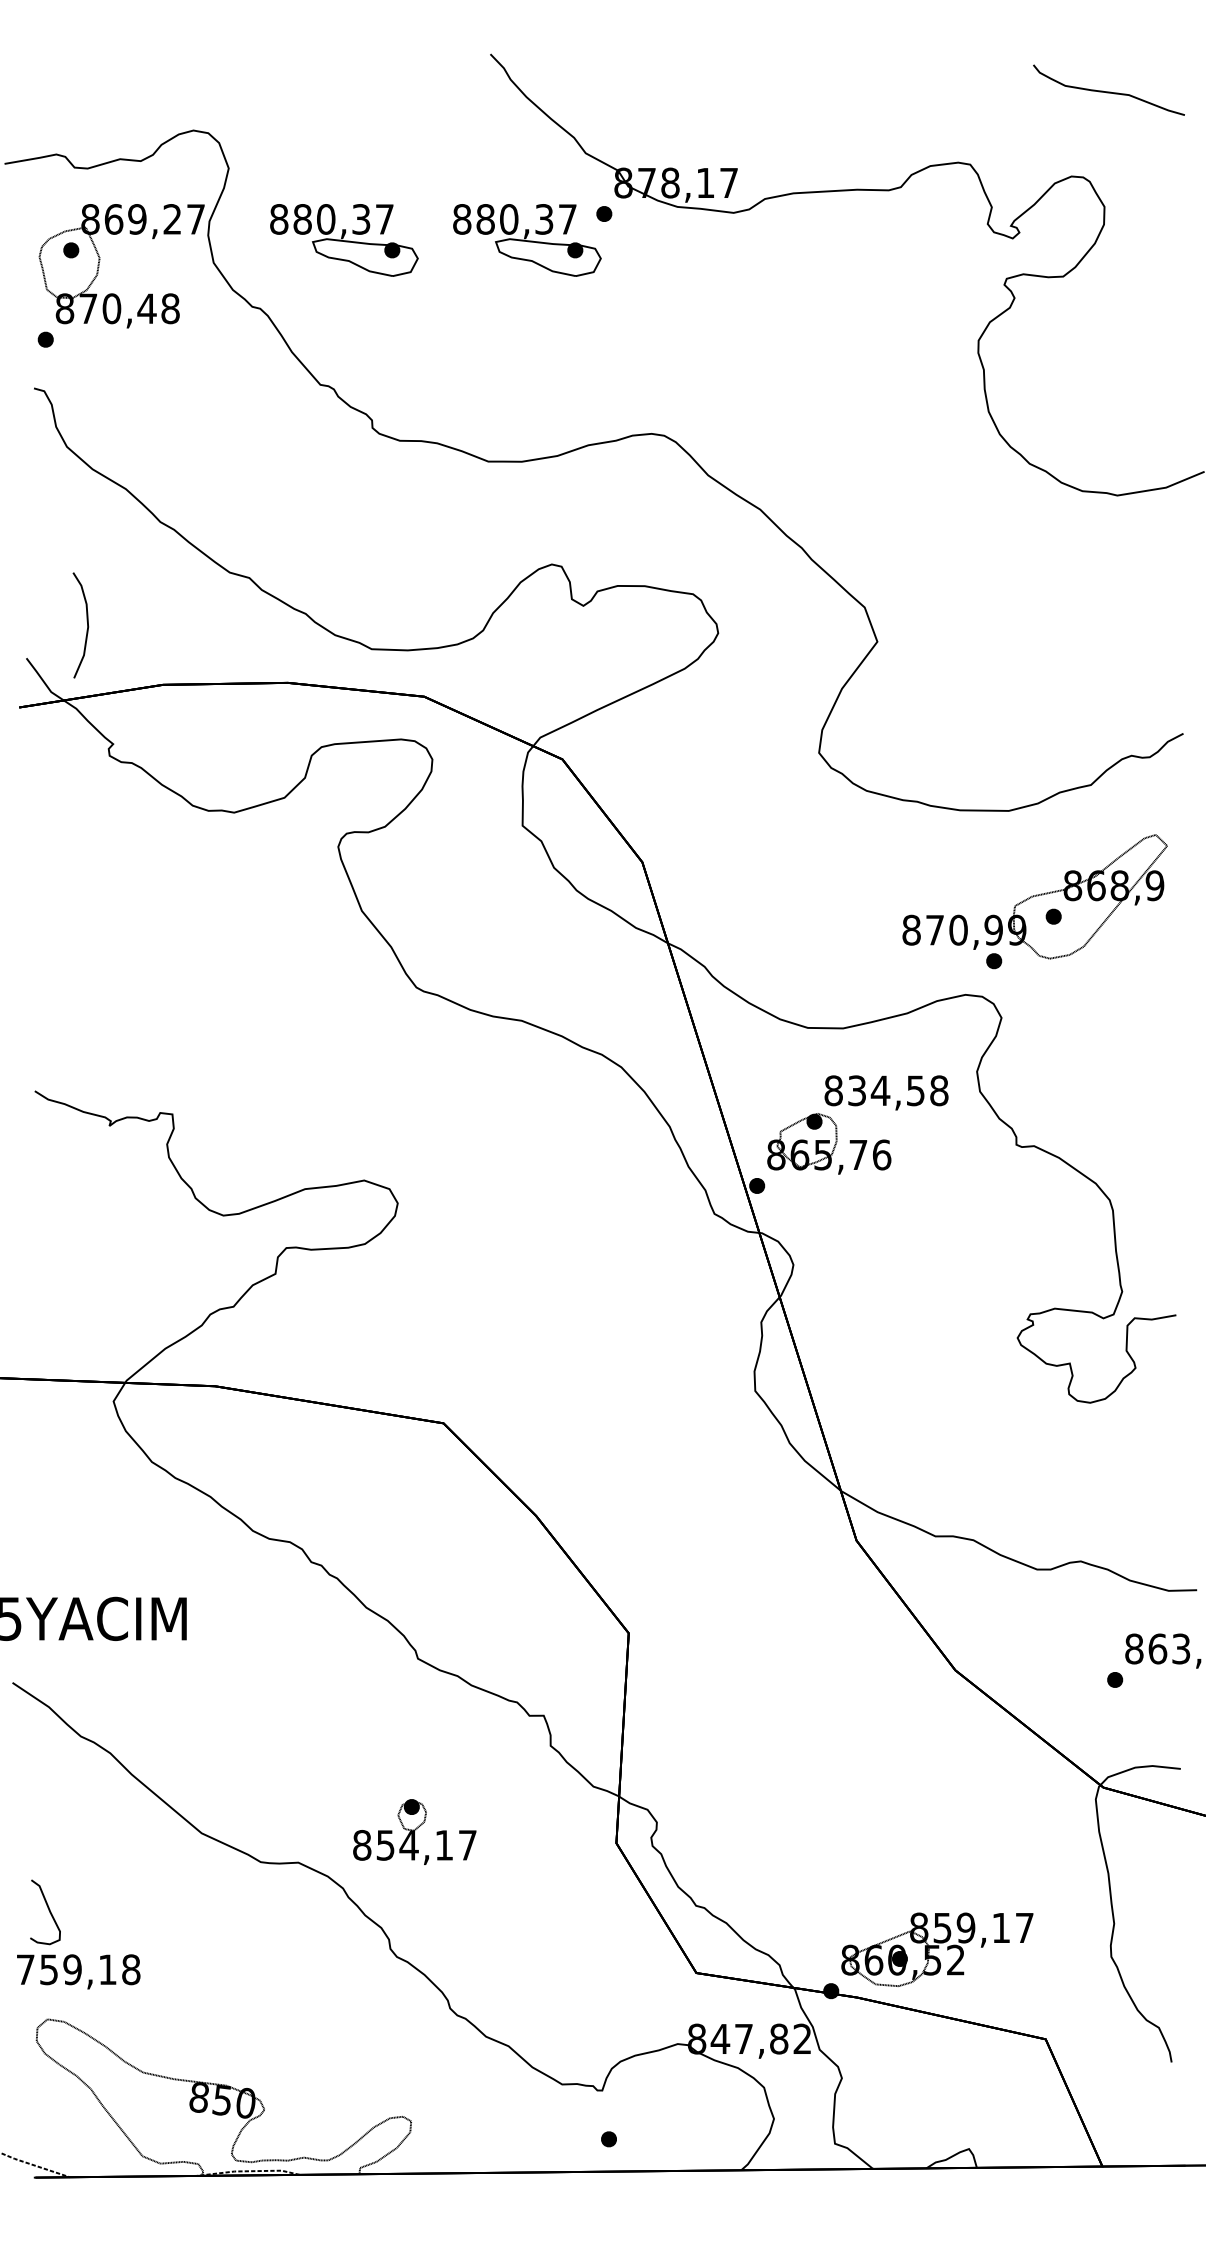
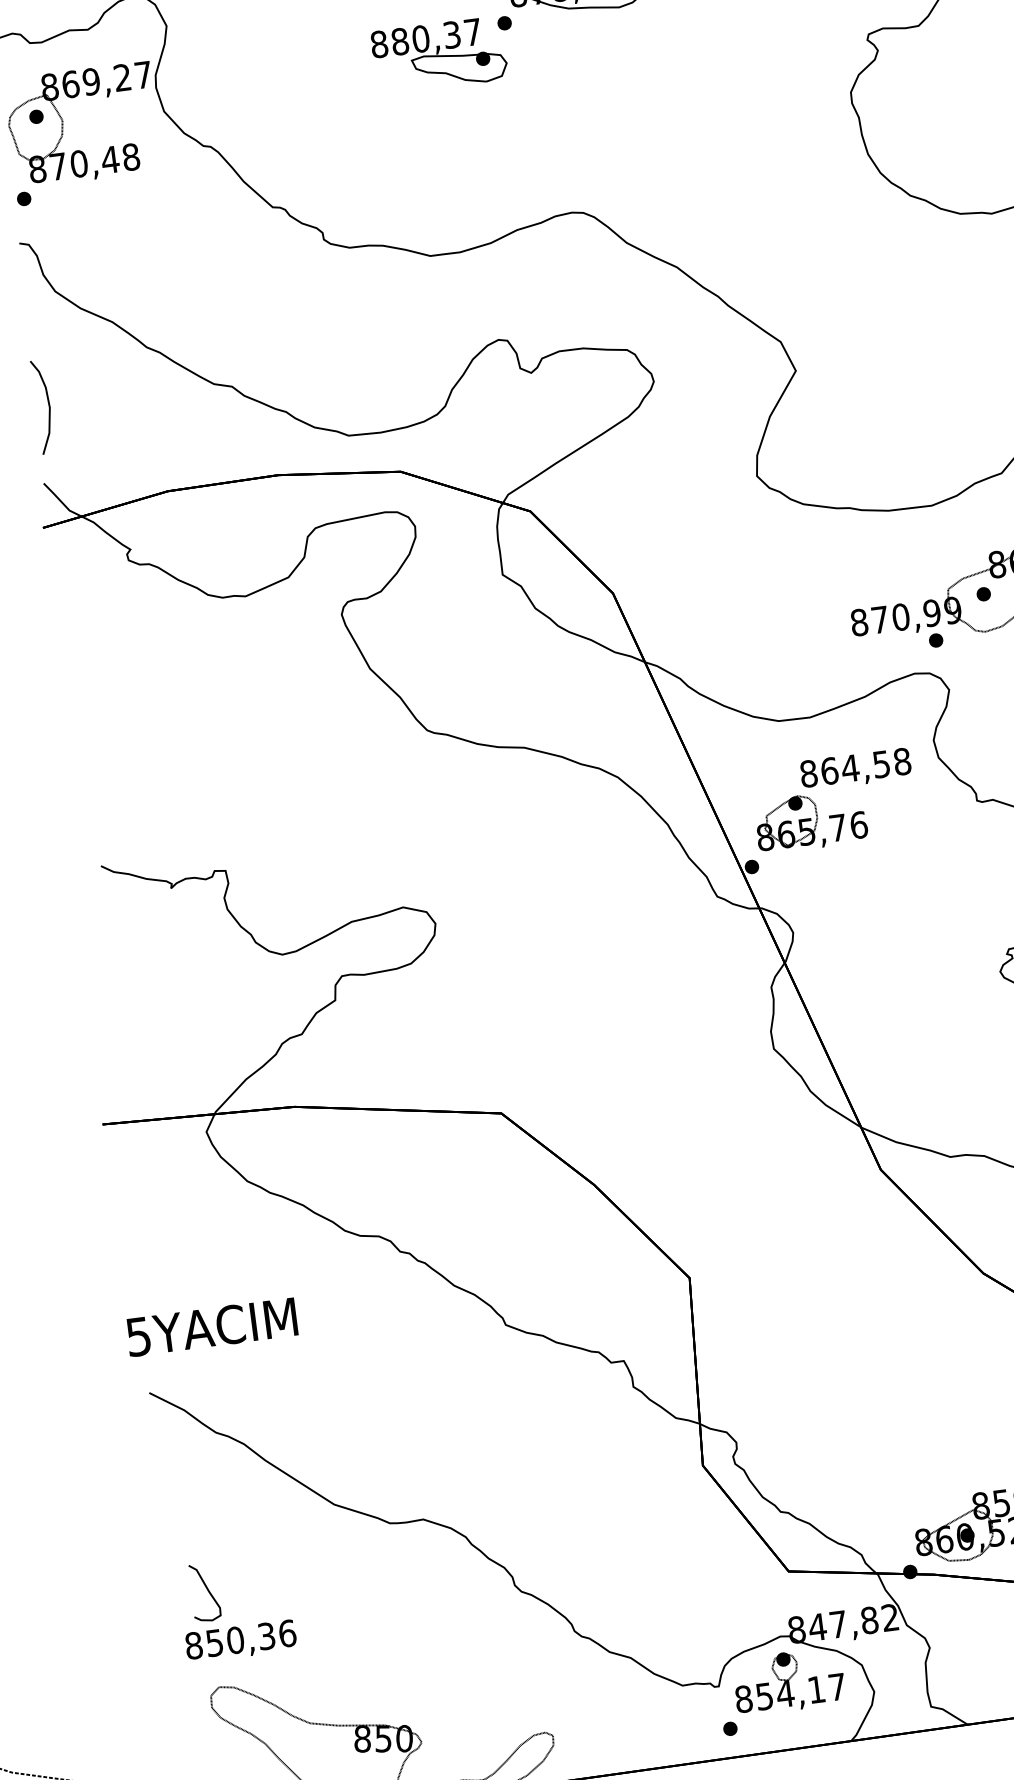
part: (344, 240) -> (277, 76), removed
curve: (87, 625) -> (49, 406), moved
text: (857, 1090) -> (829, 770), 834,58 -> 864,58
part: (414, 1831) -> (788, 1680), moved
text: (78, 1969) -> (240, 1639), 759,18 -> 850,36

